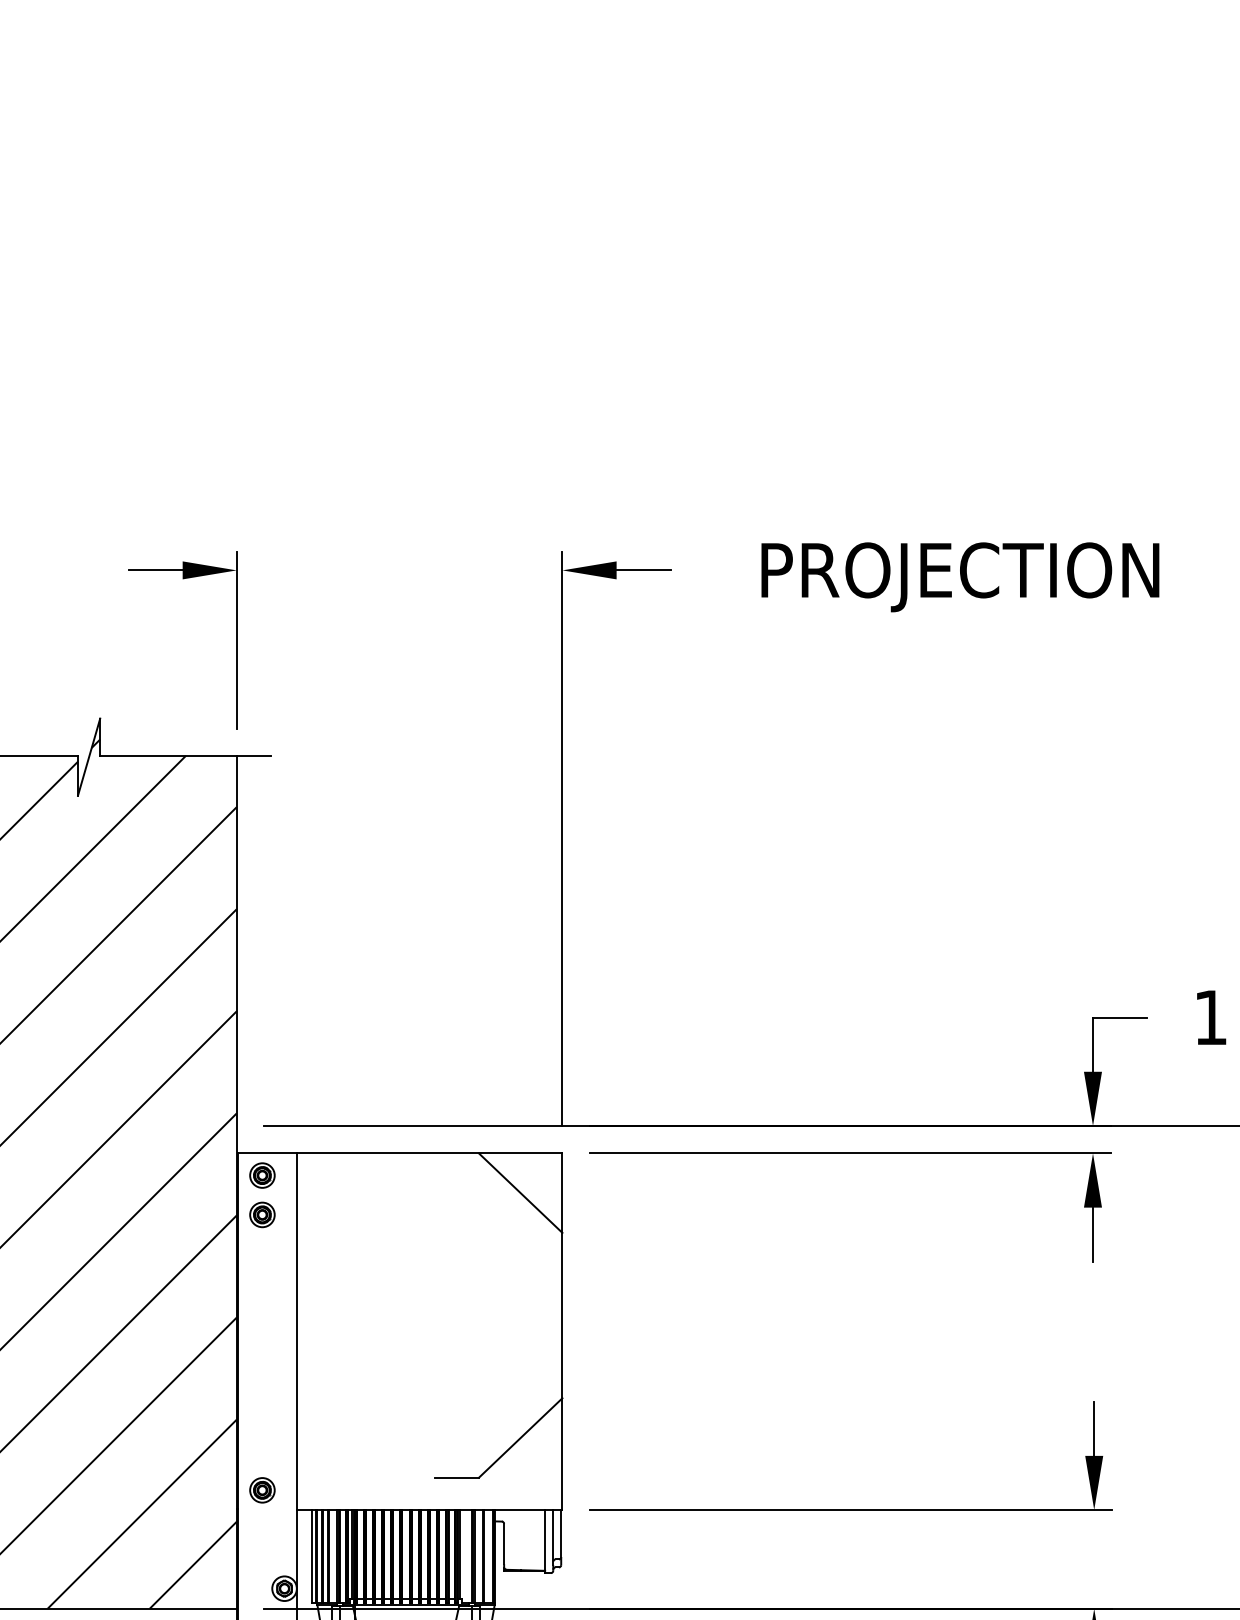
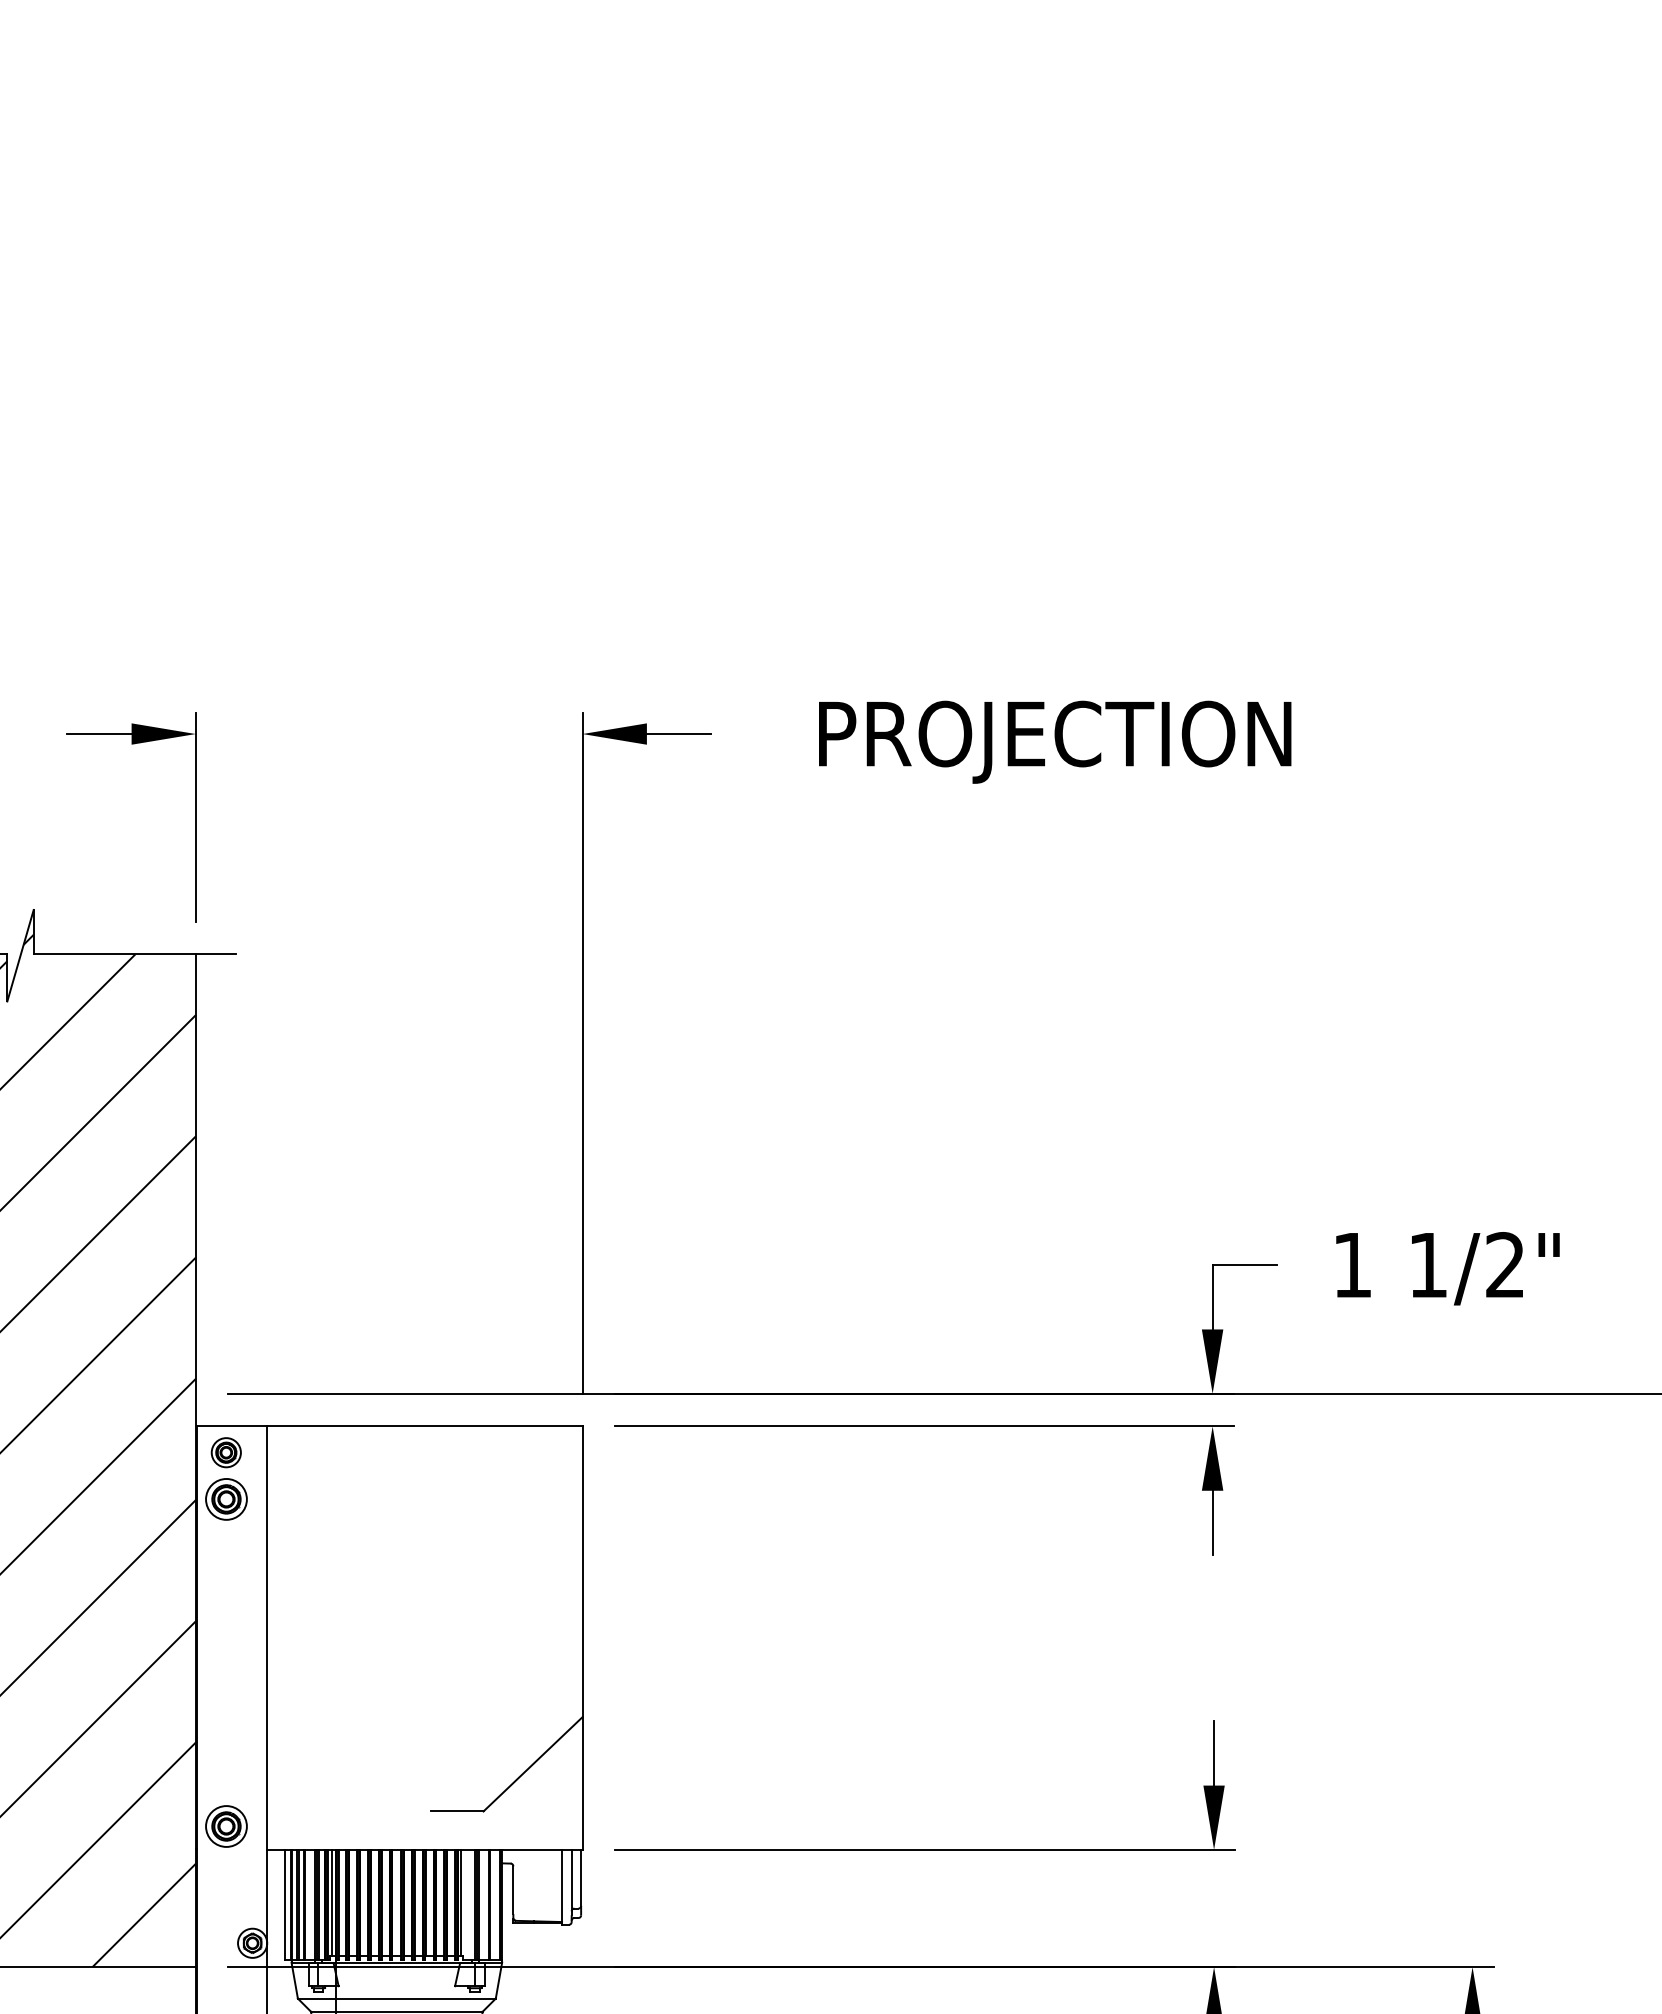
line: (520, 1193) -> (532, 1473), removed
part: (261, 1214) -> (225, 1499), size x1.4
part: (261, 1490) -> (225, 1826), size x1.4

